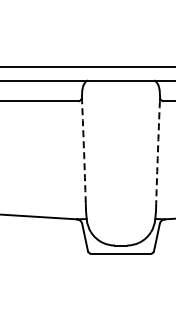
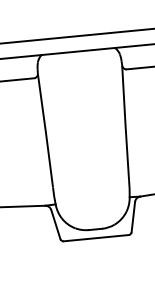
arc: (84, 152) -> (46, 132), dashed -> solid
arc: (157, 152) -> (125, 125), dashed -> solid

